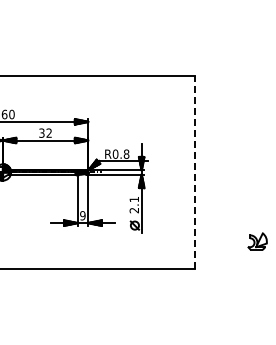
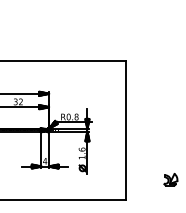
line: (195, 172) -> (126, 130), dashed -> solid
text: (134, 204) -> (82, 153), 2.1 -> 1.6
text: (82, 215) -> (44, 161), 9 -> 4

